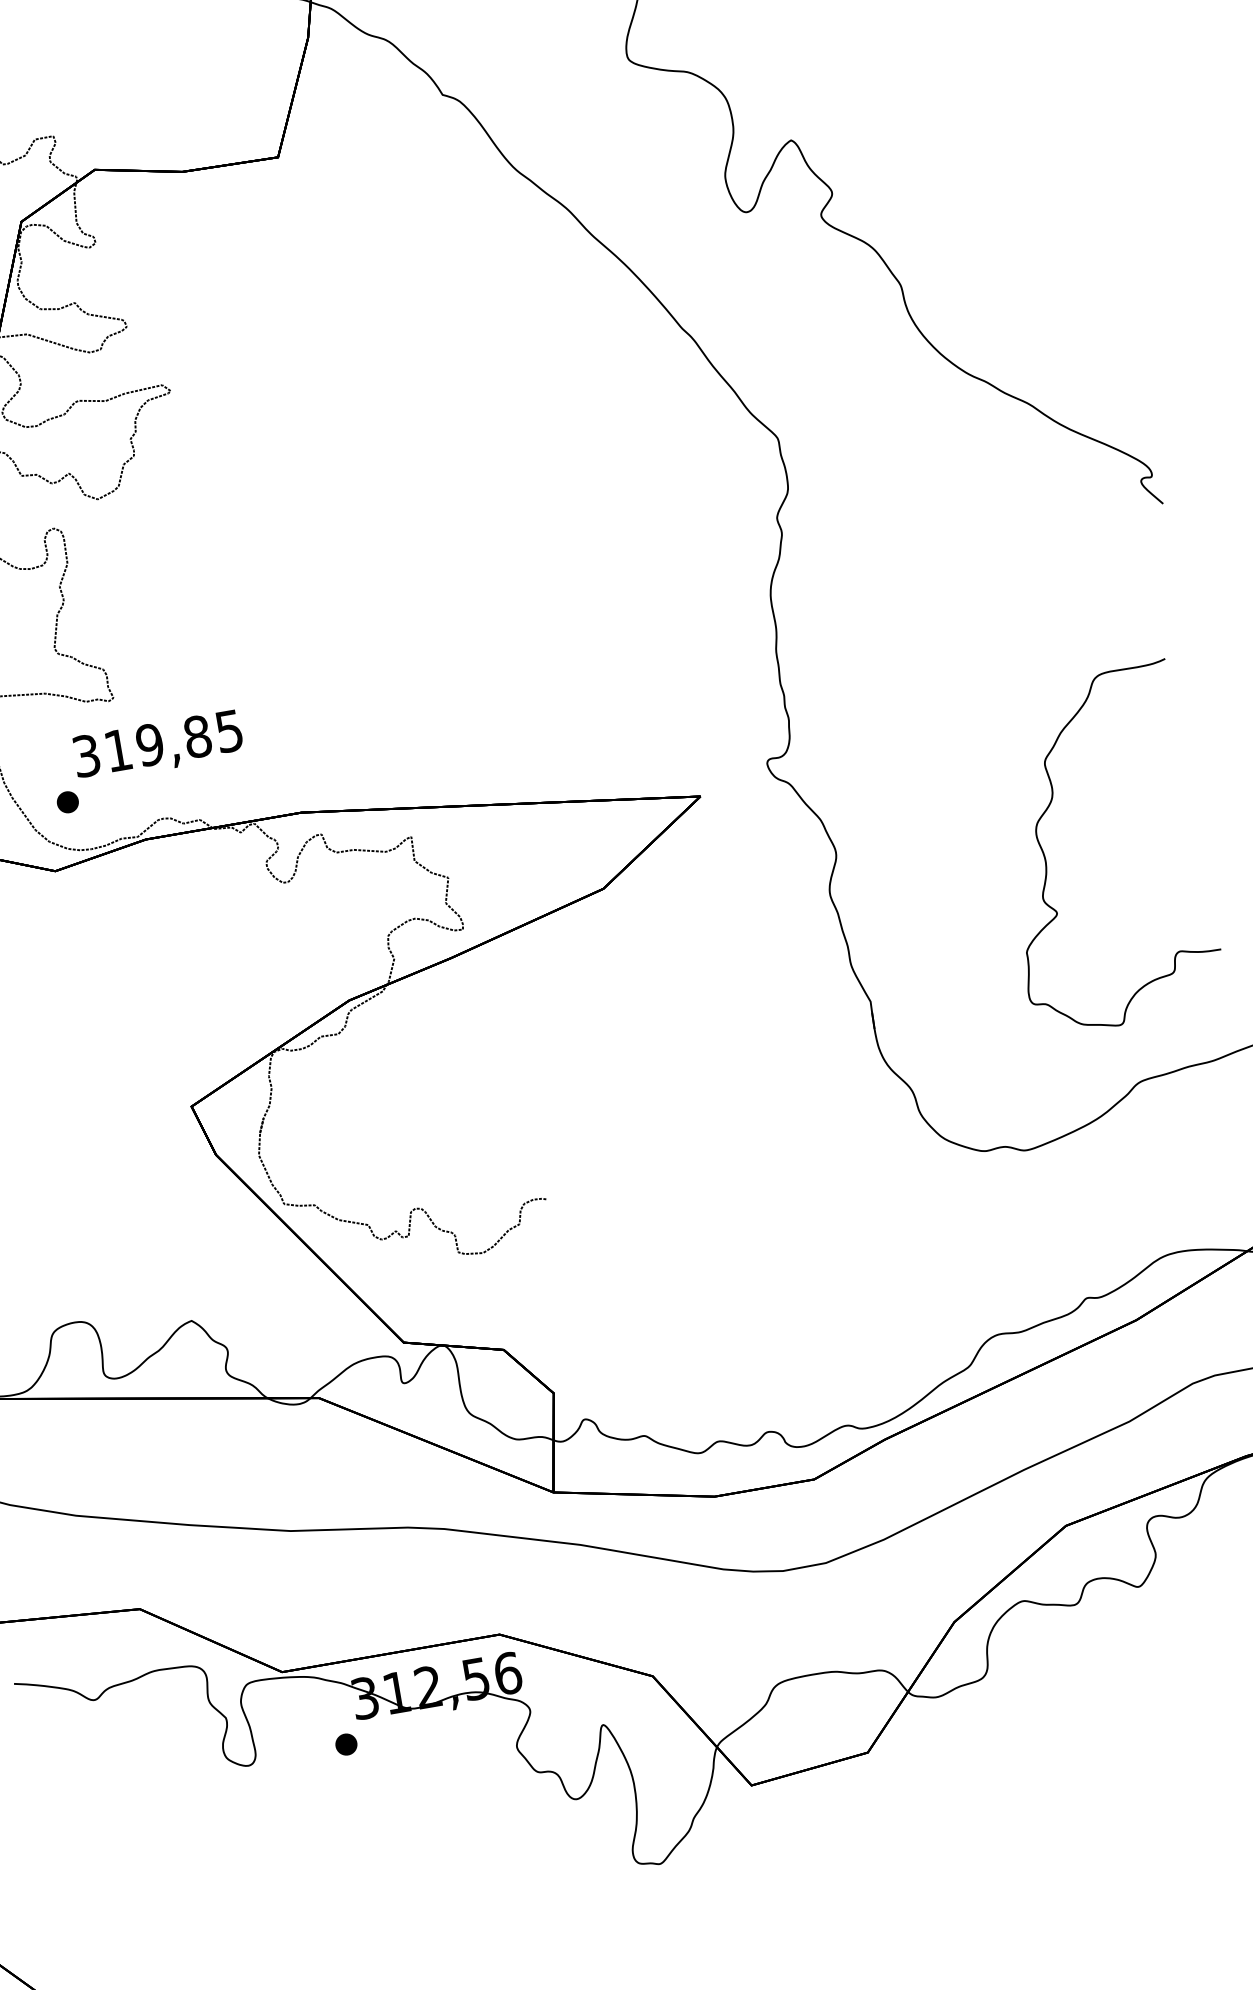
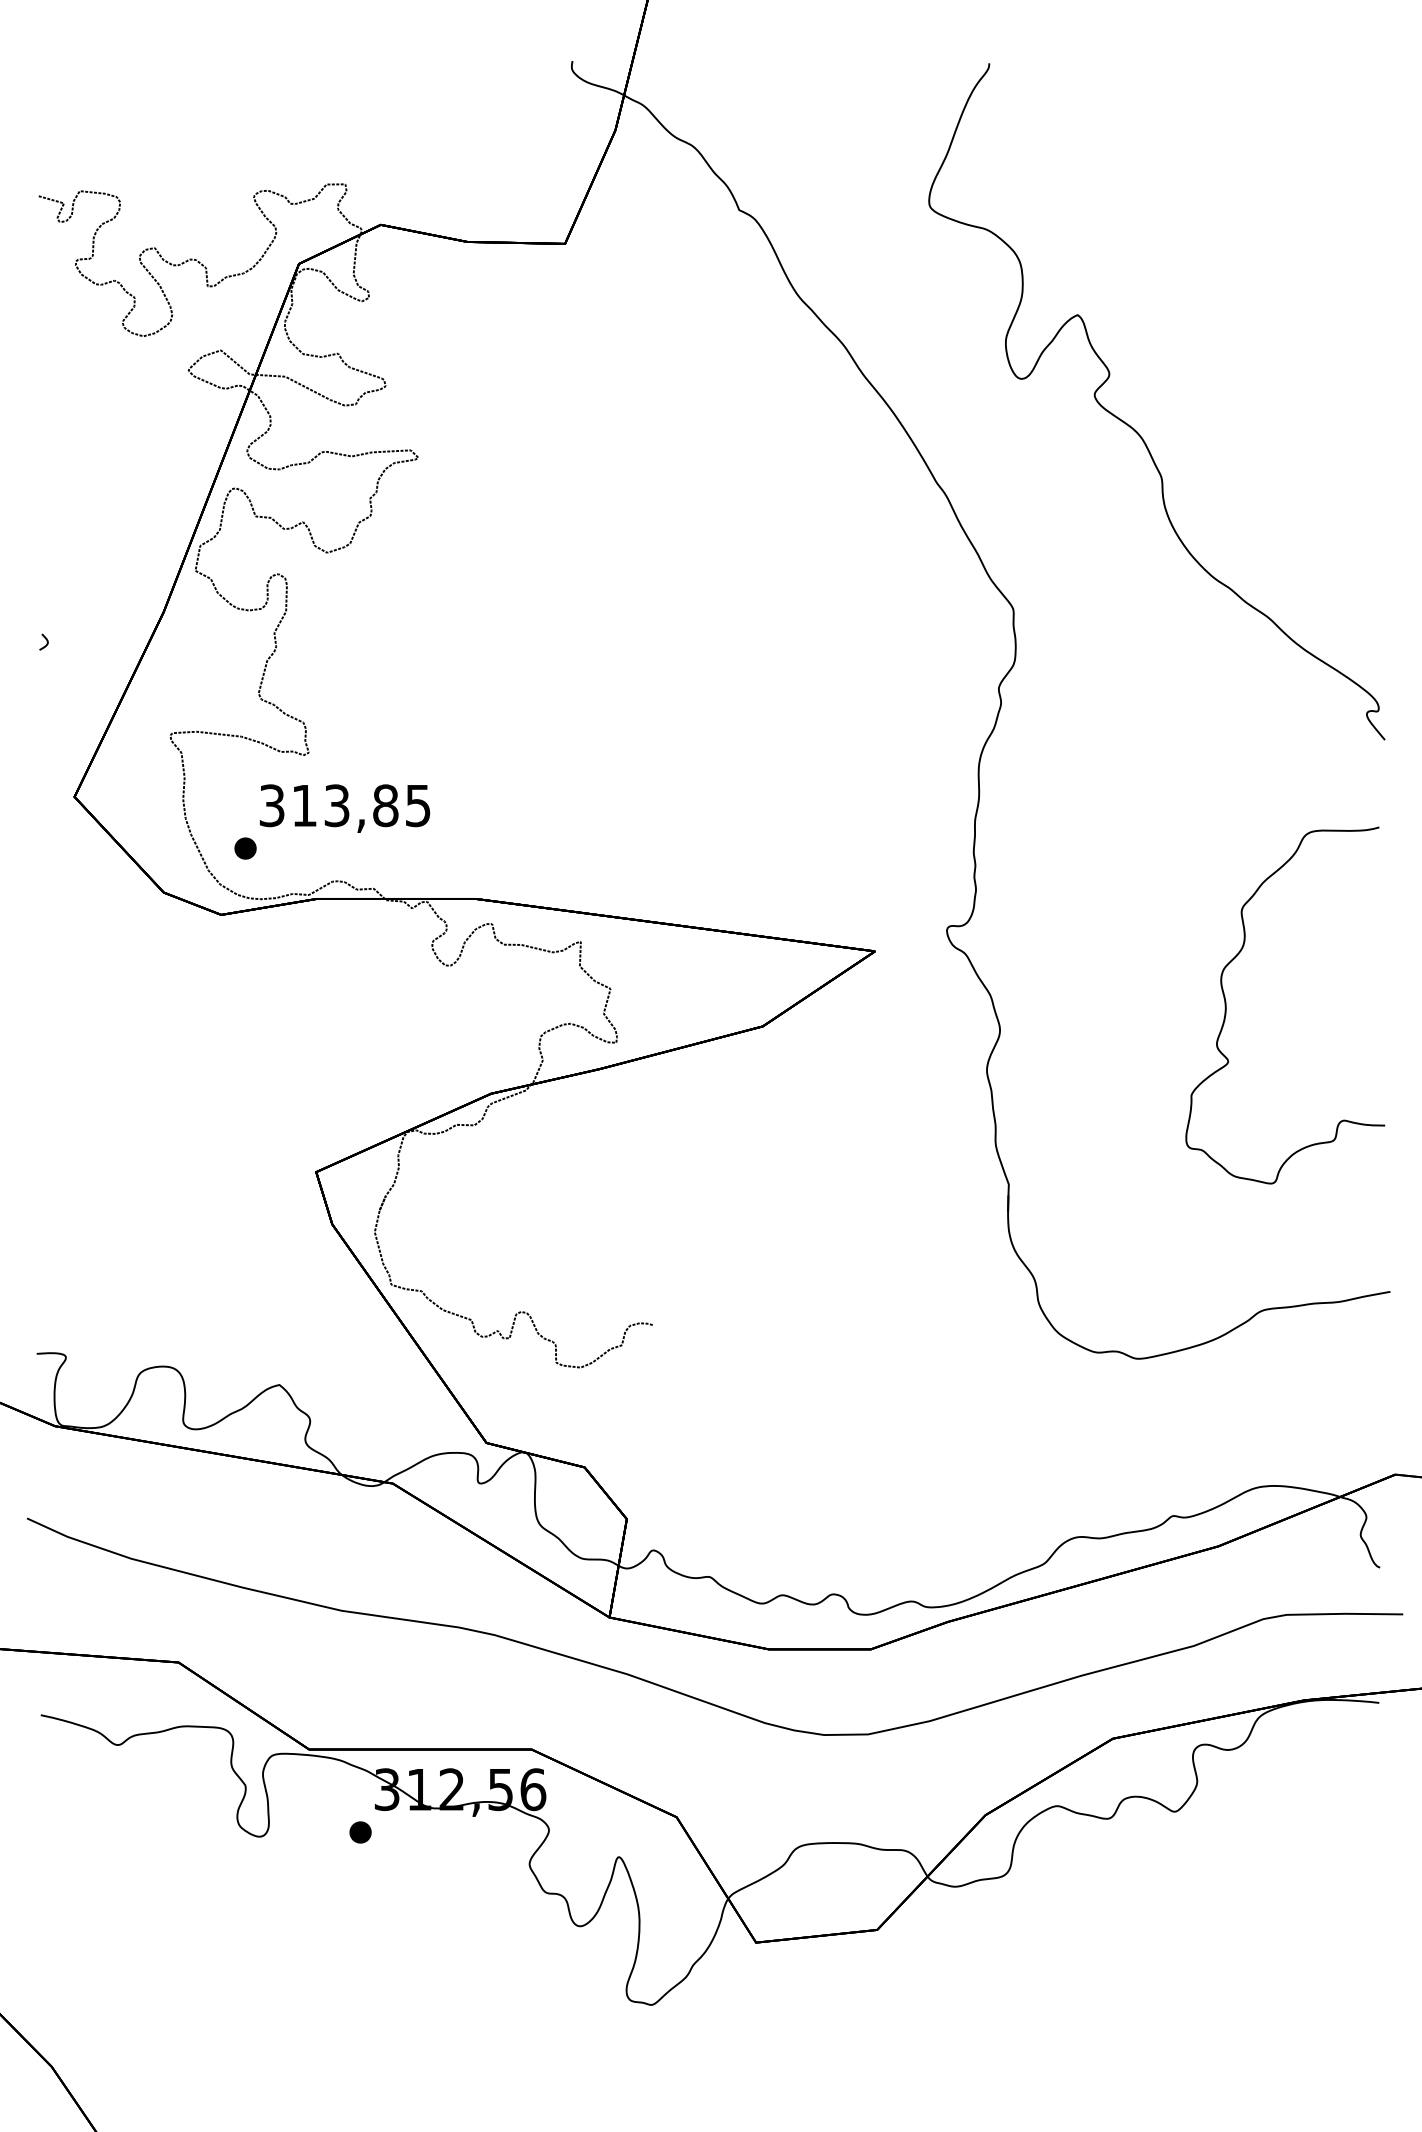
text: (149, 744) -> (336, 805), 319,85 -> 313,85
curve: (1045, 858) -> (1226, 1005), moved

